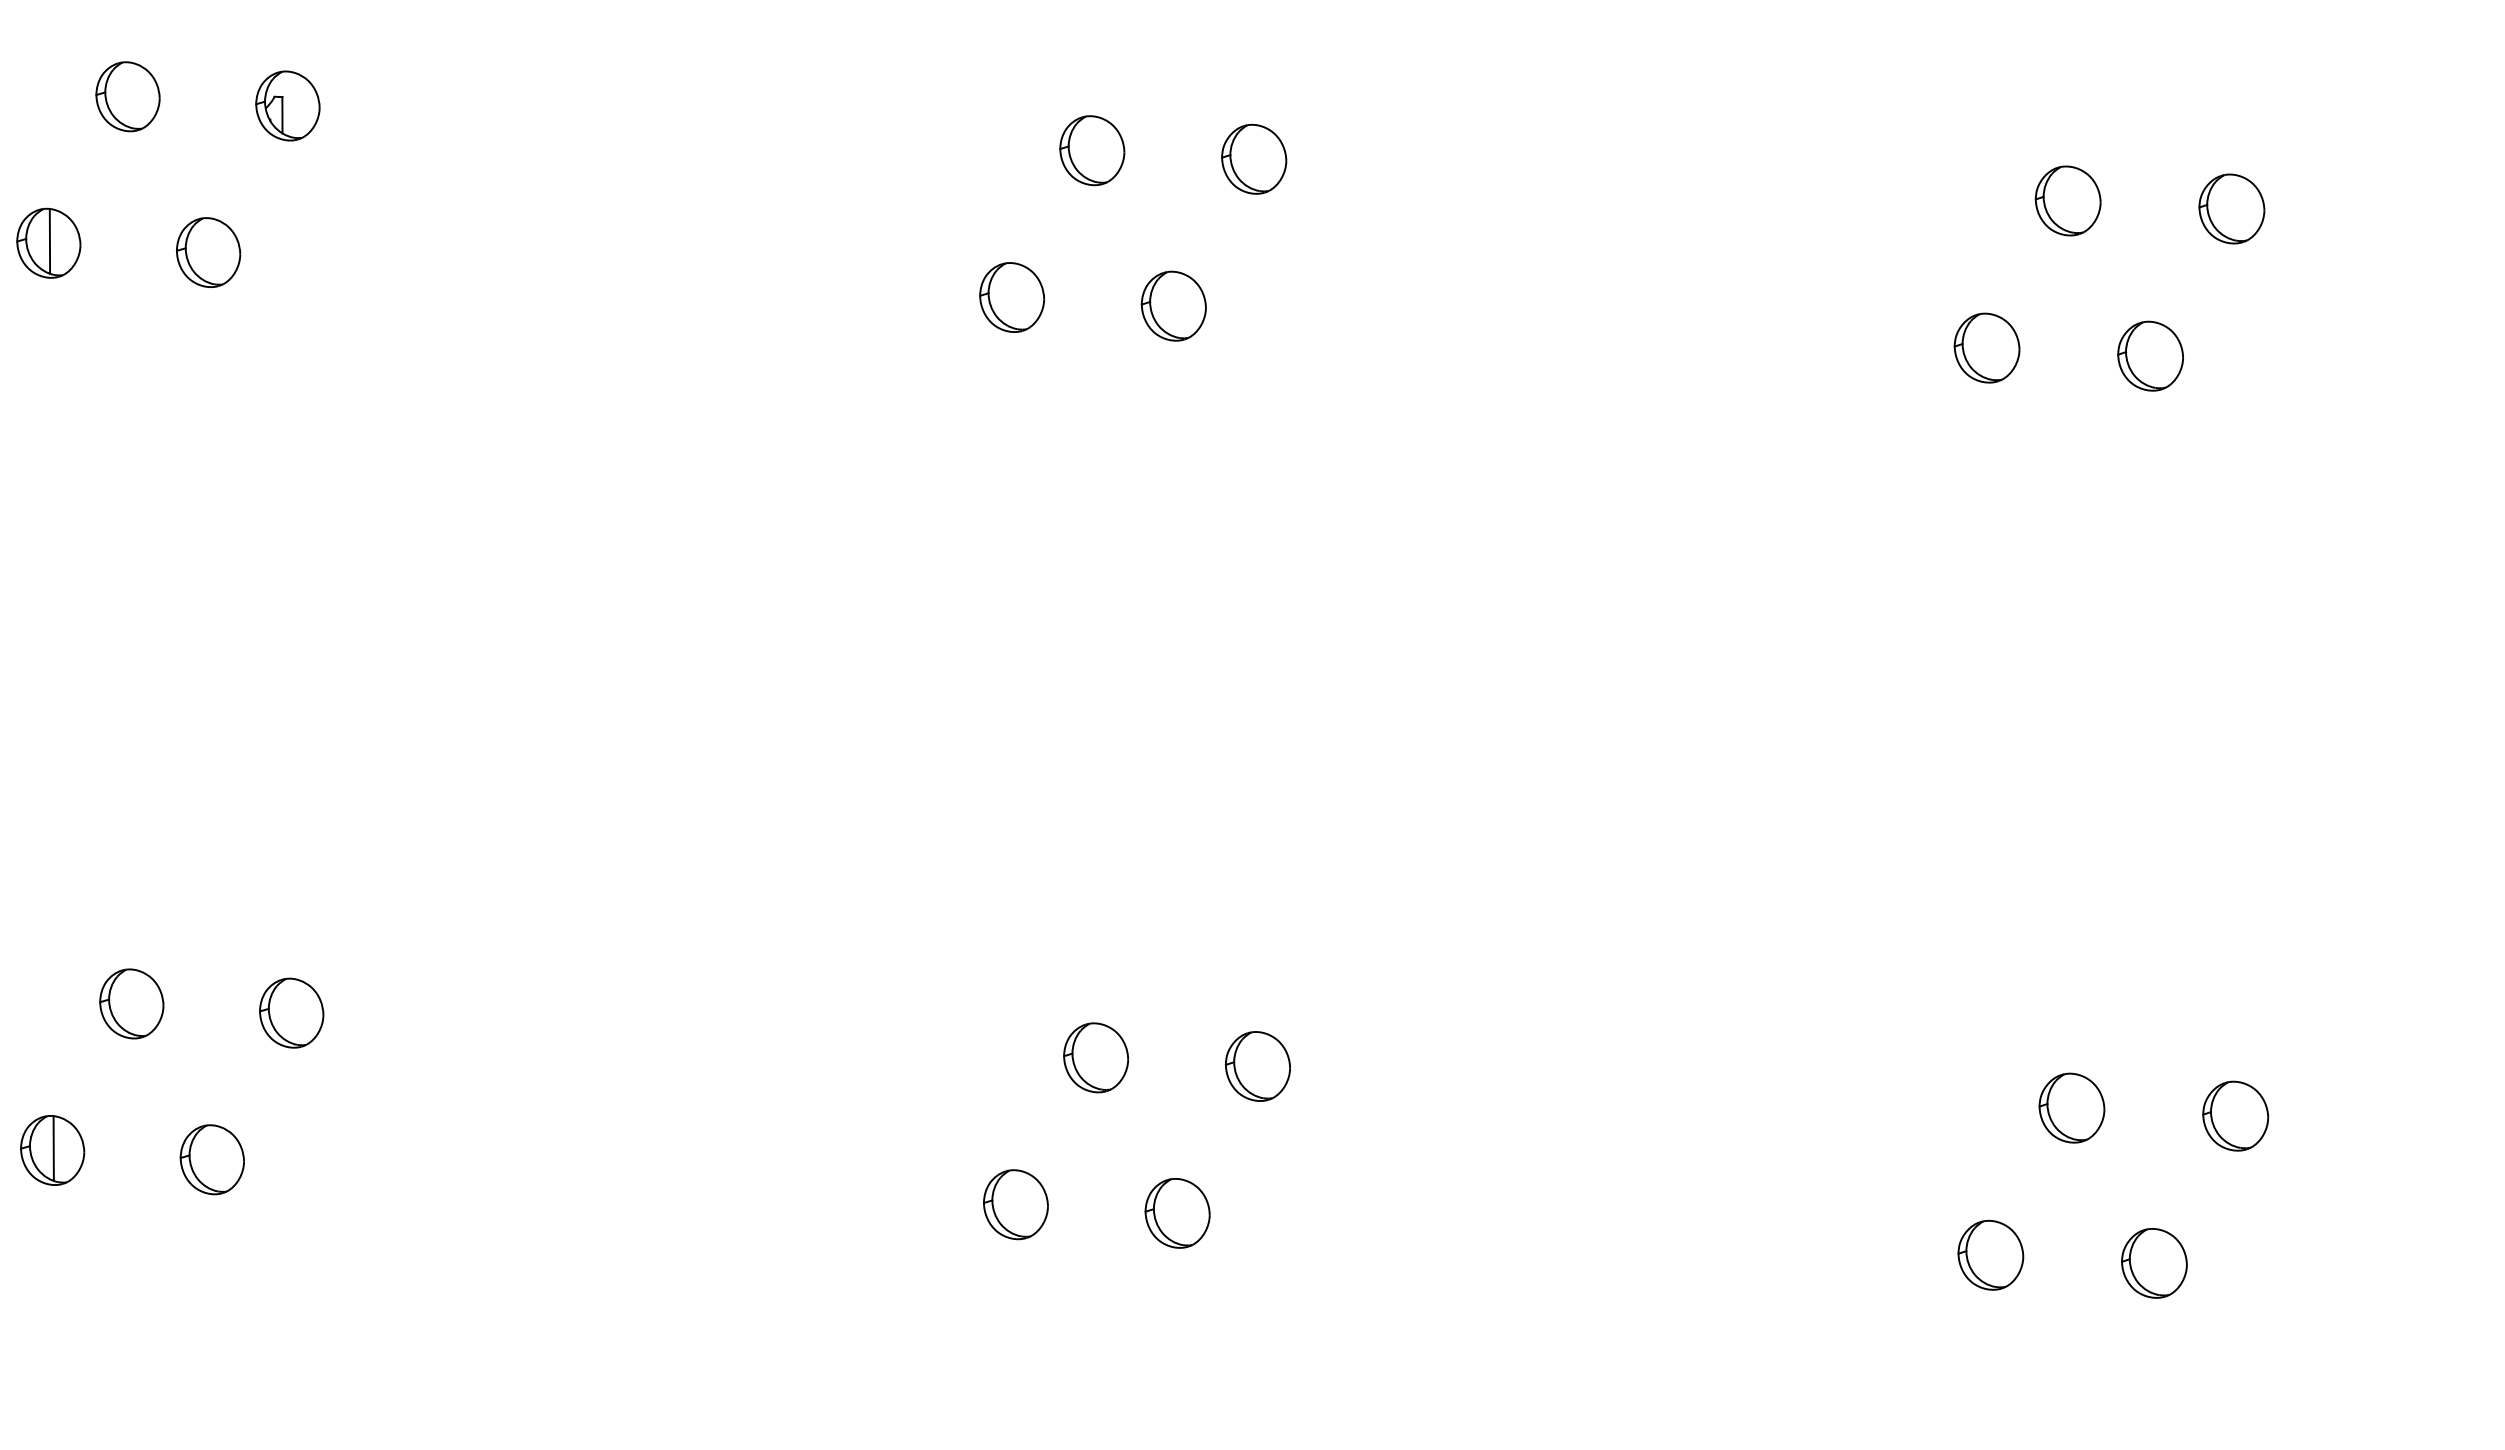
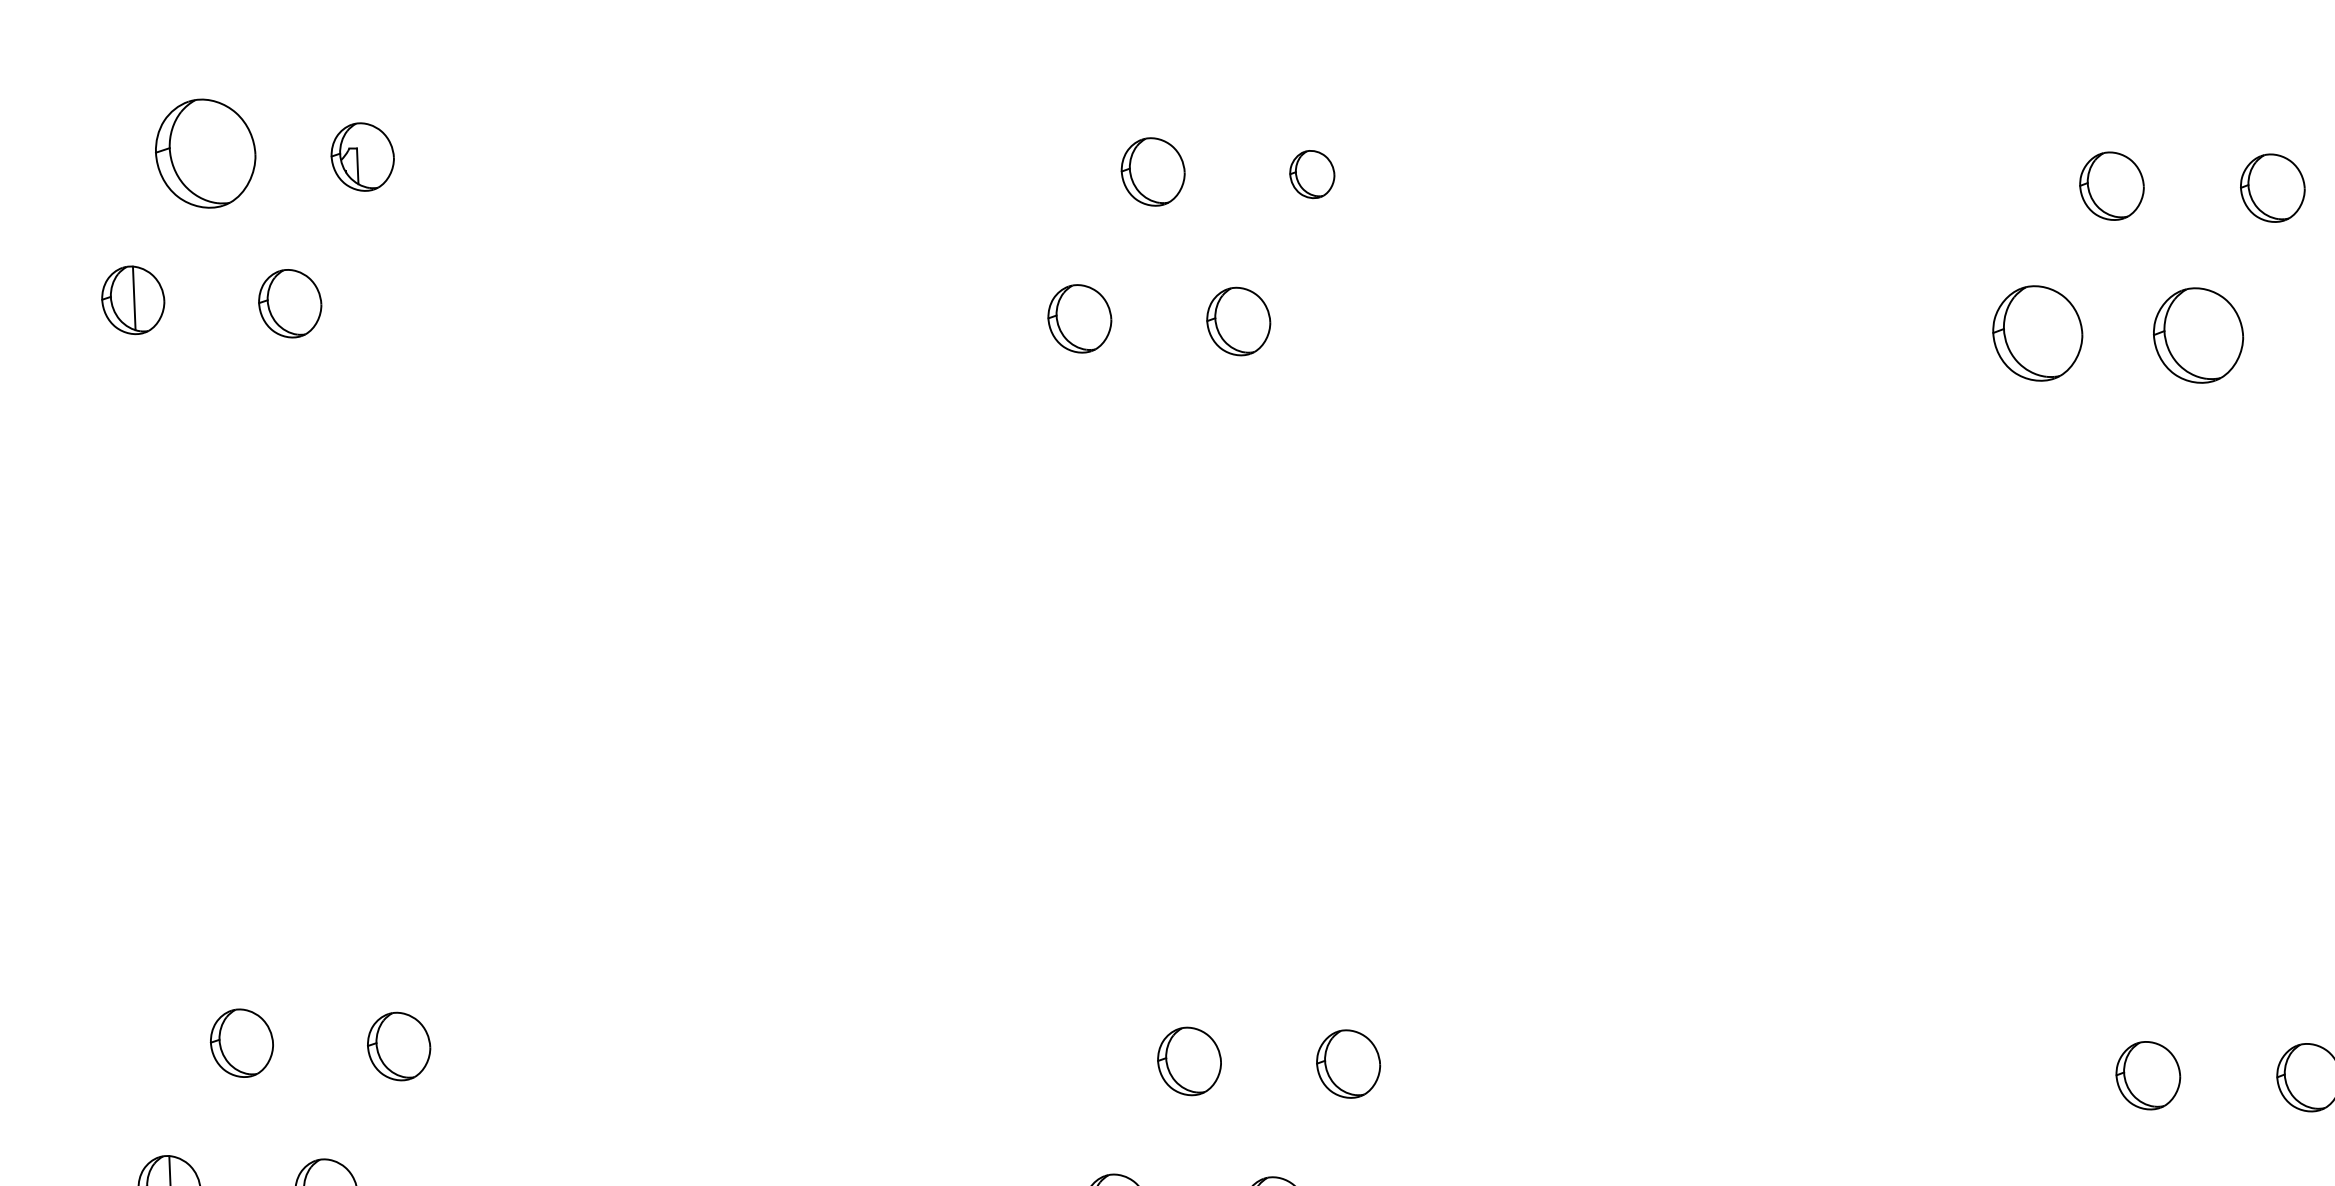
part: (127, 96) -> (205, 153), size x1.6
part: (1254, 158) -> (1312, 173), size x0.7
part: (1986, 347) -> (2037, 332), size x1.4
part: (2150, 355) -> (2198, 334), size x1.4

